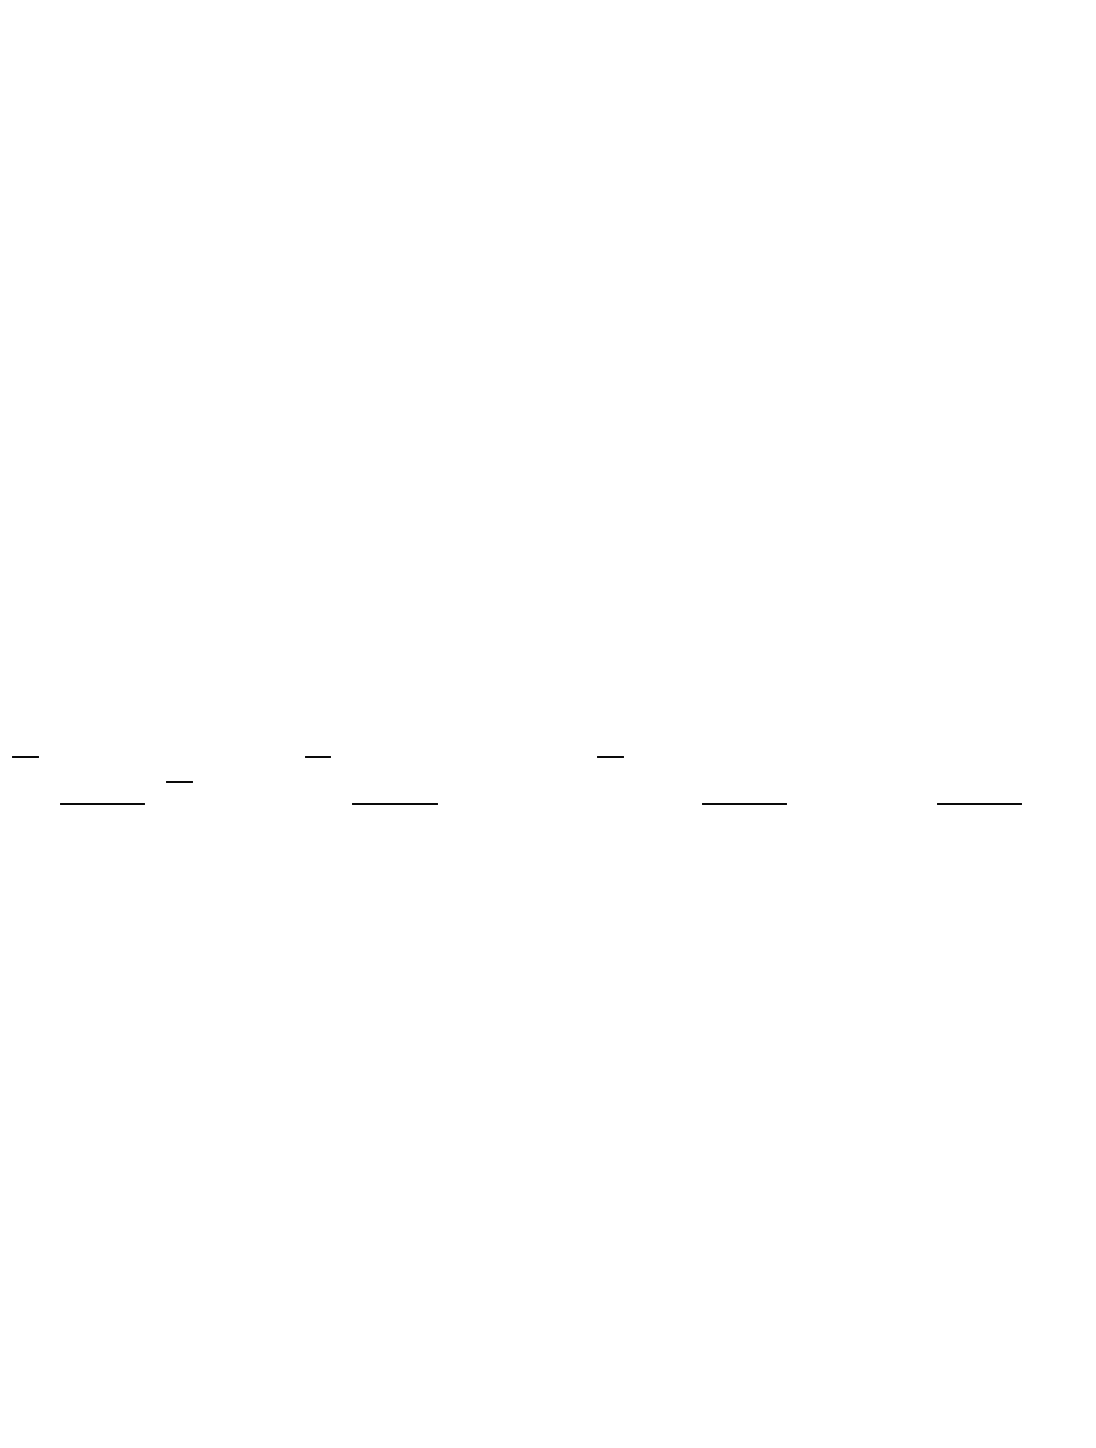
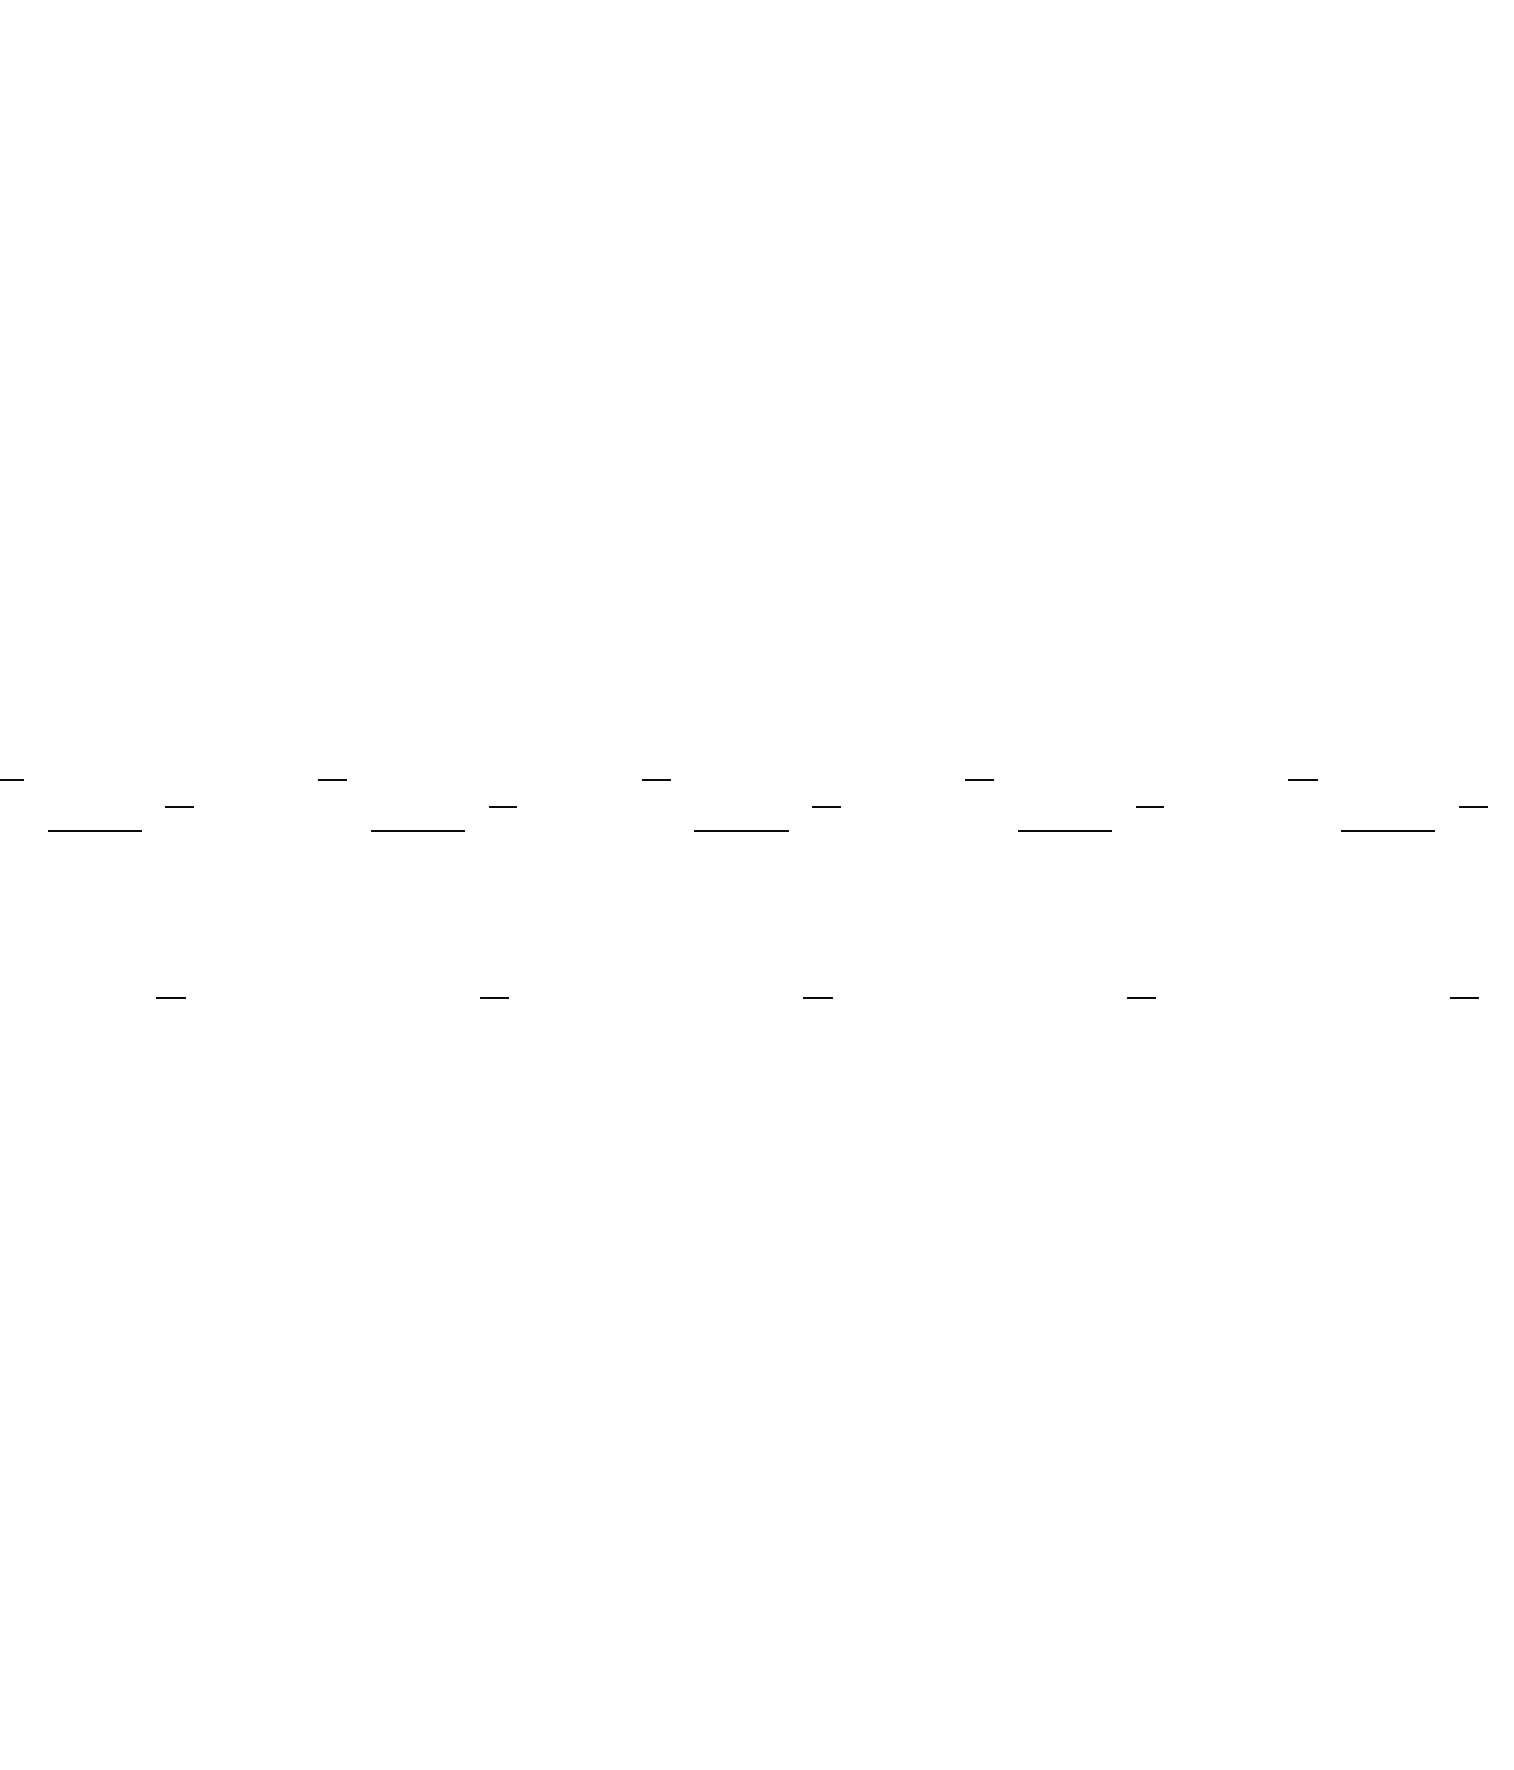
line: (902, 757) -> (979, 779), added
line: (471, 782) -> (502, 807), added
line: (764, 782) -> (826, 807), added
line: (1056, 782) -> (1149, 807), added
line: (744, 803) -> (741, 830), moved
line: (171, 954) -> (170, 997), added
line: (464, 954) -> (494, 997), added
line: (756, 954) -> (817, 997), added
line: (1047, 954) -> (1140, 997), added

